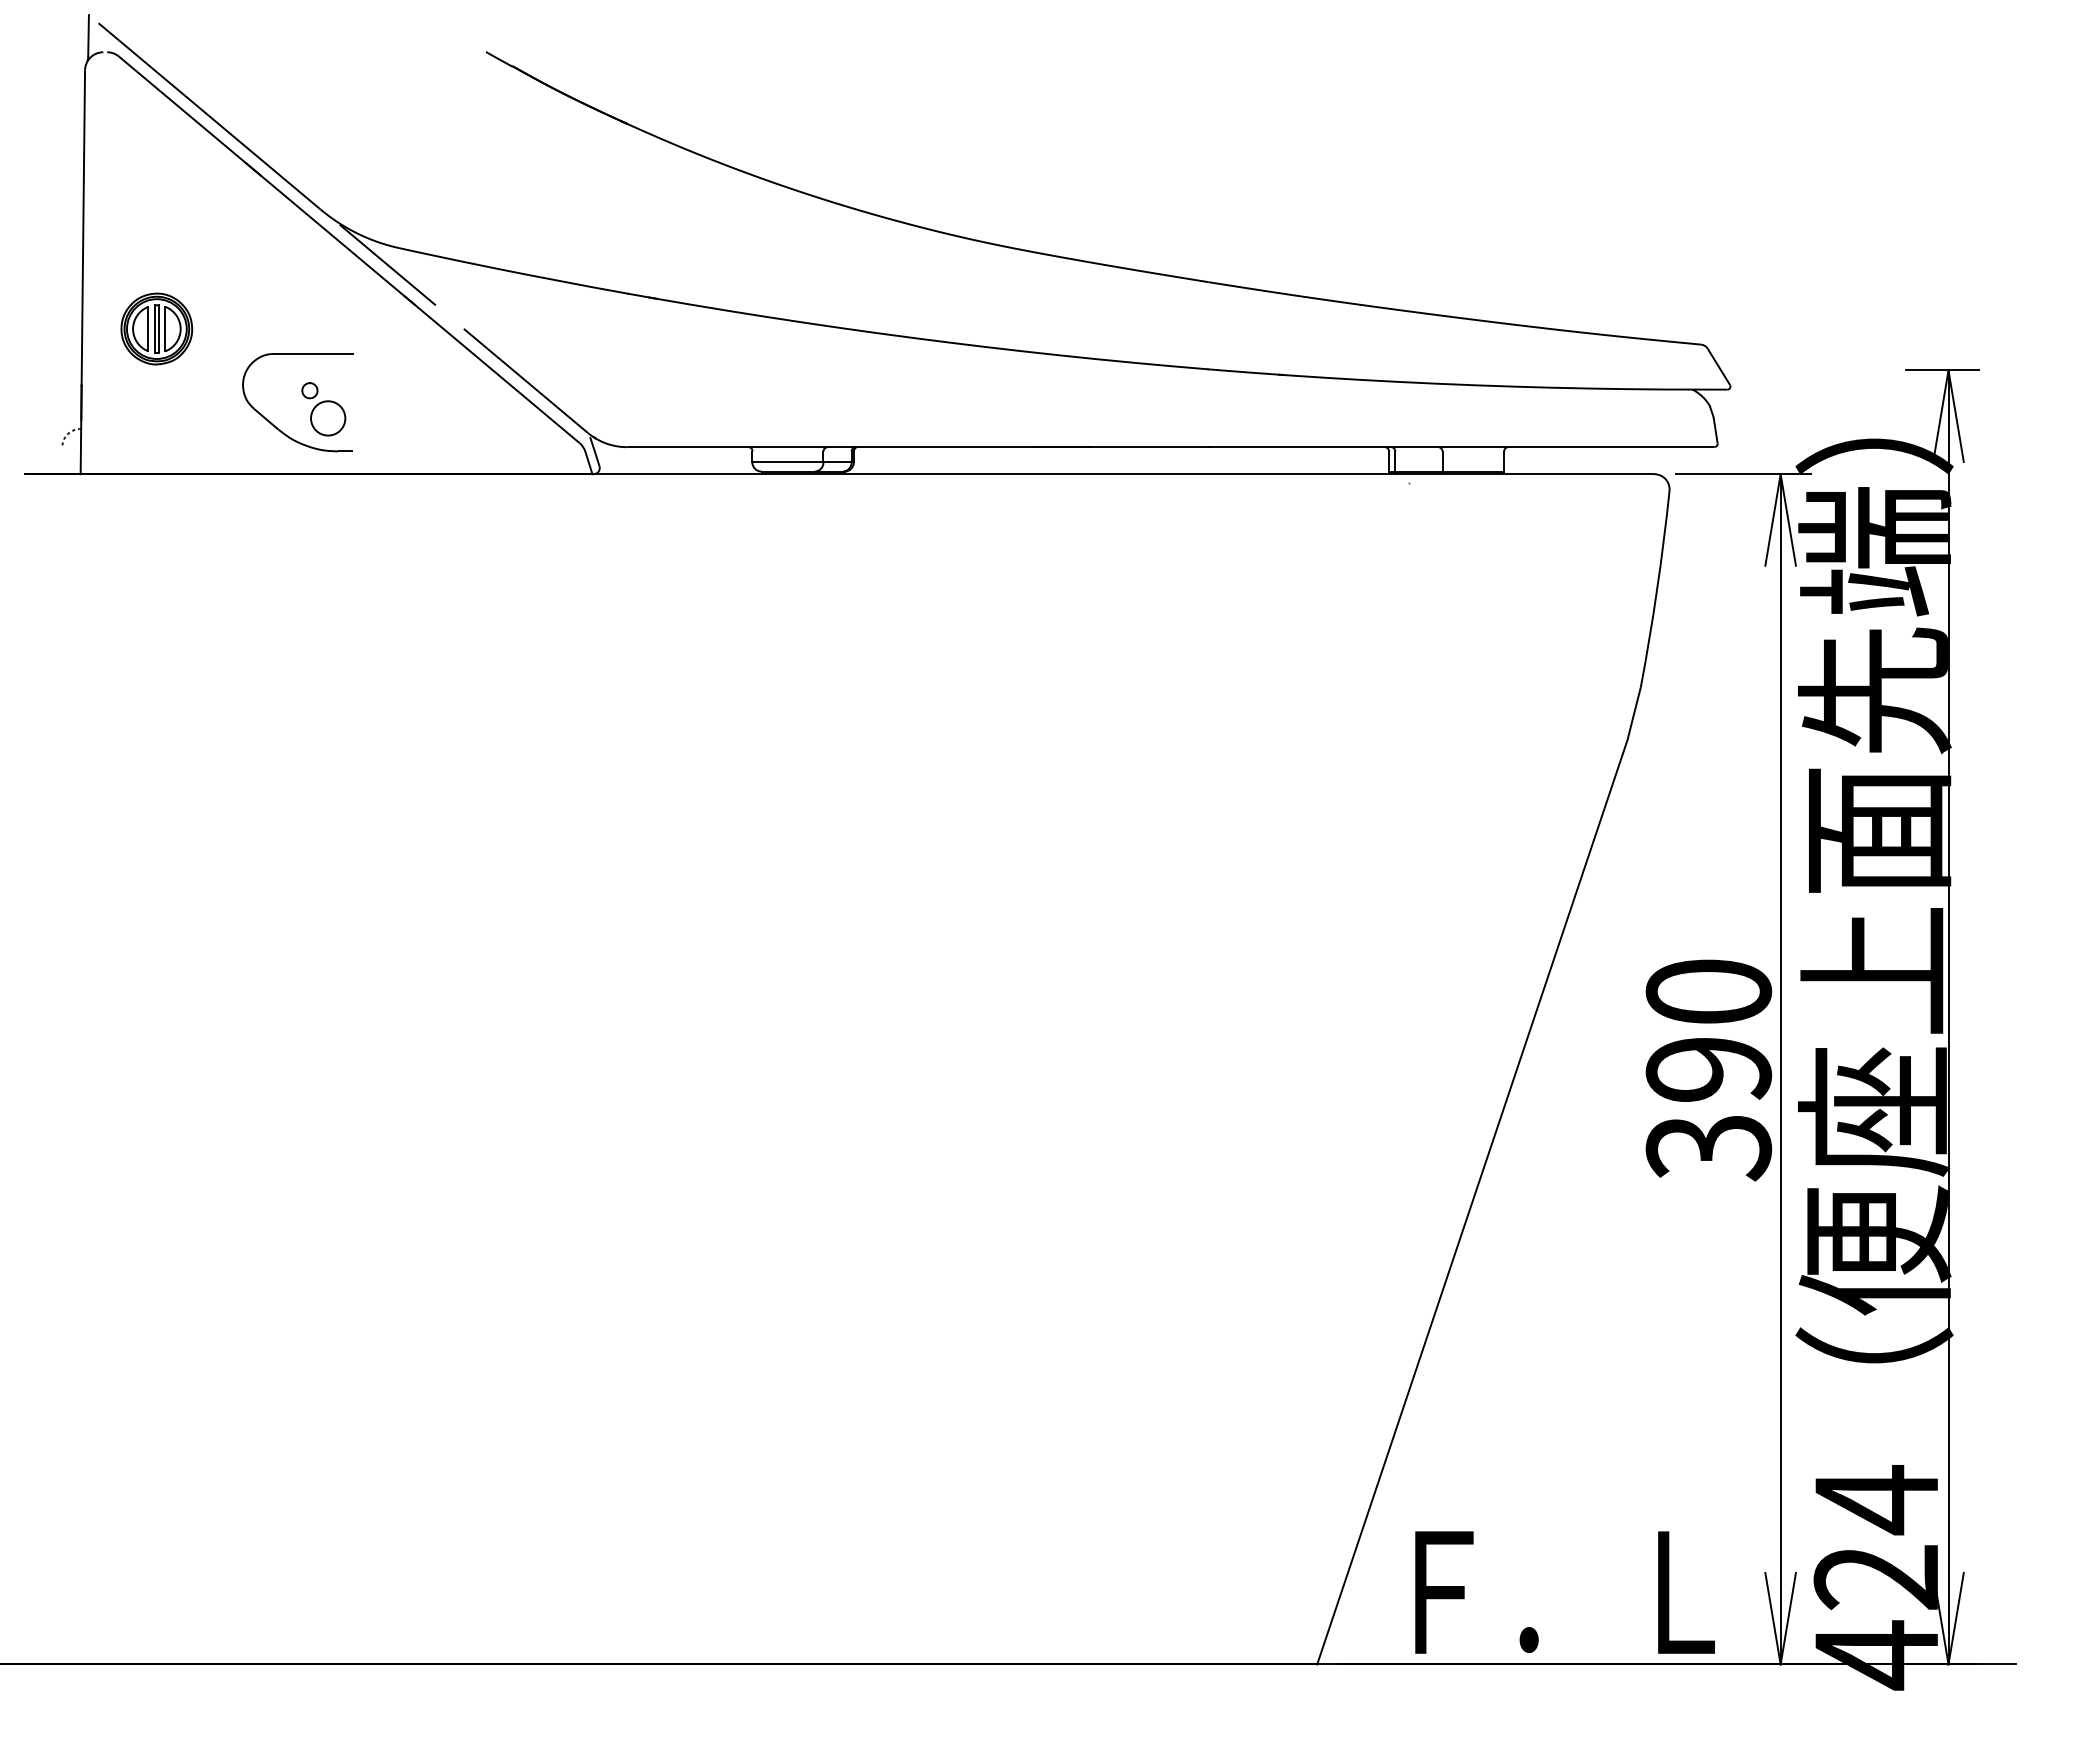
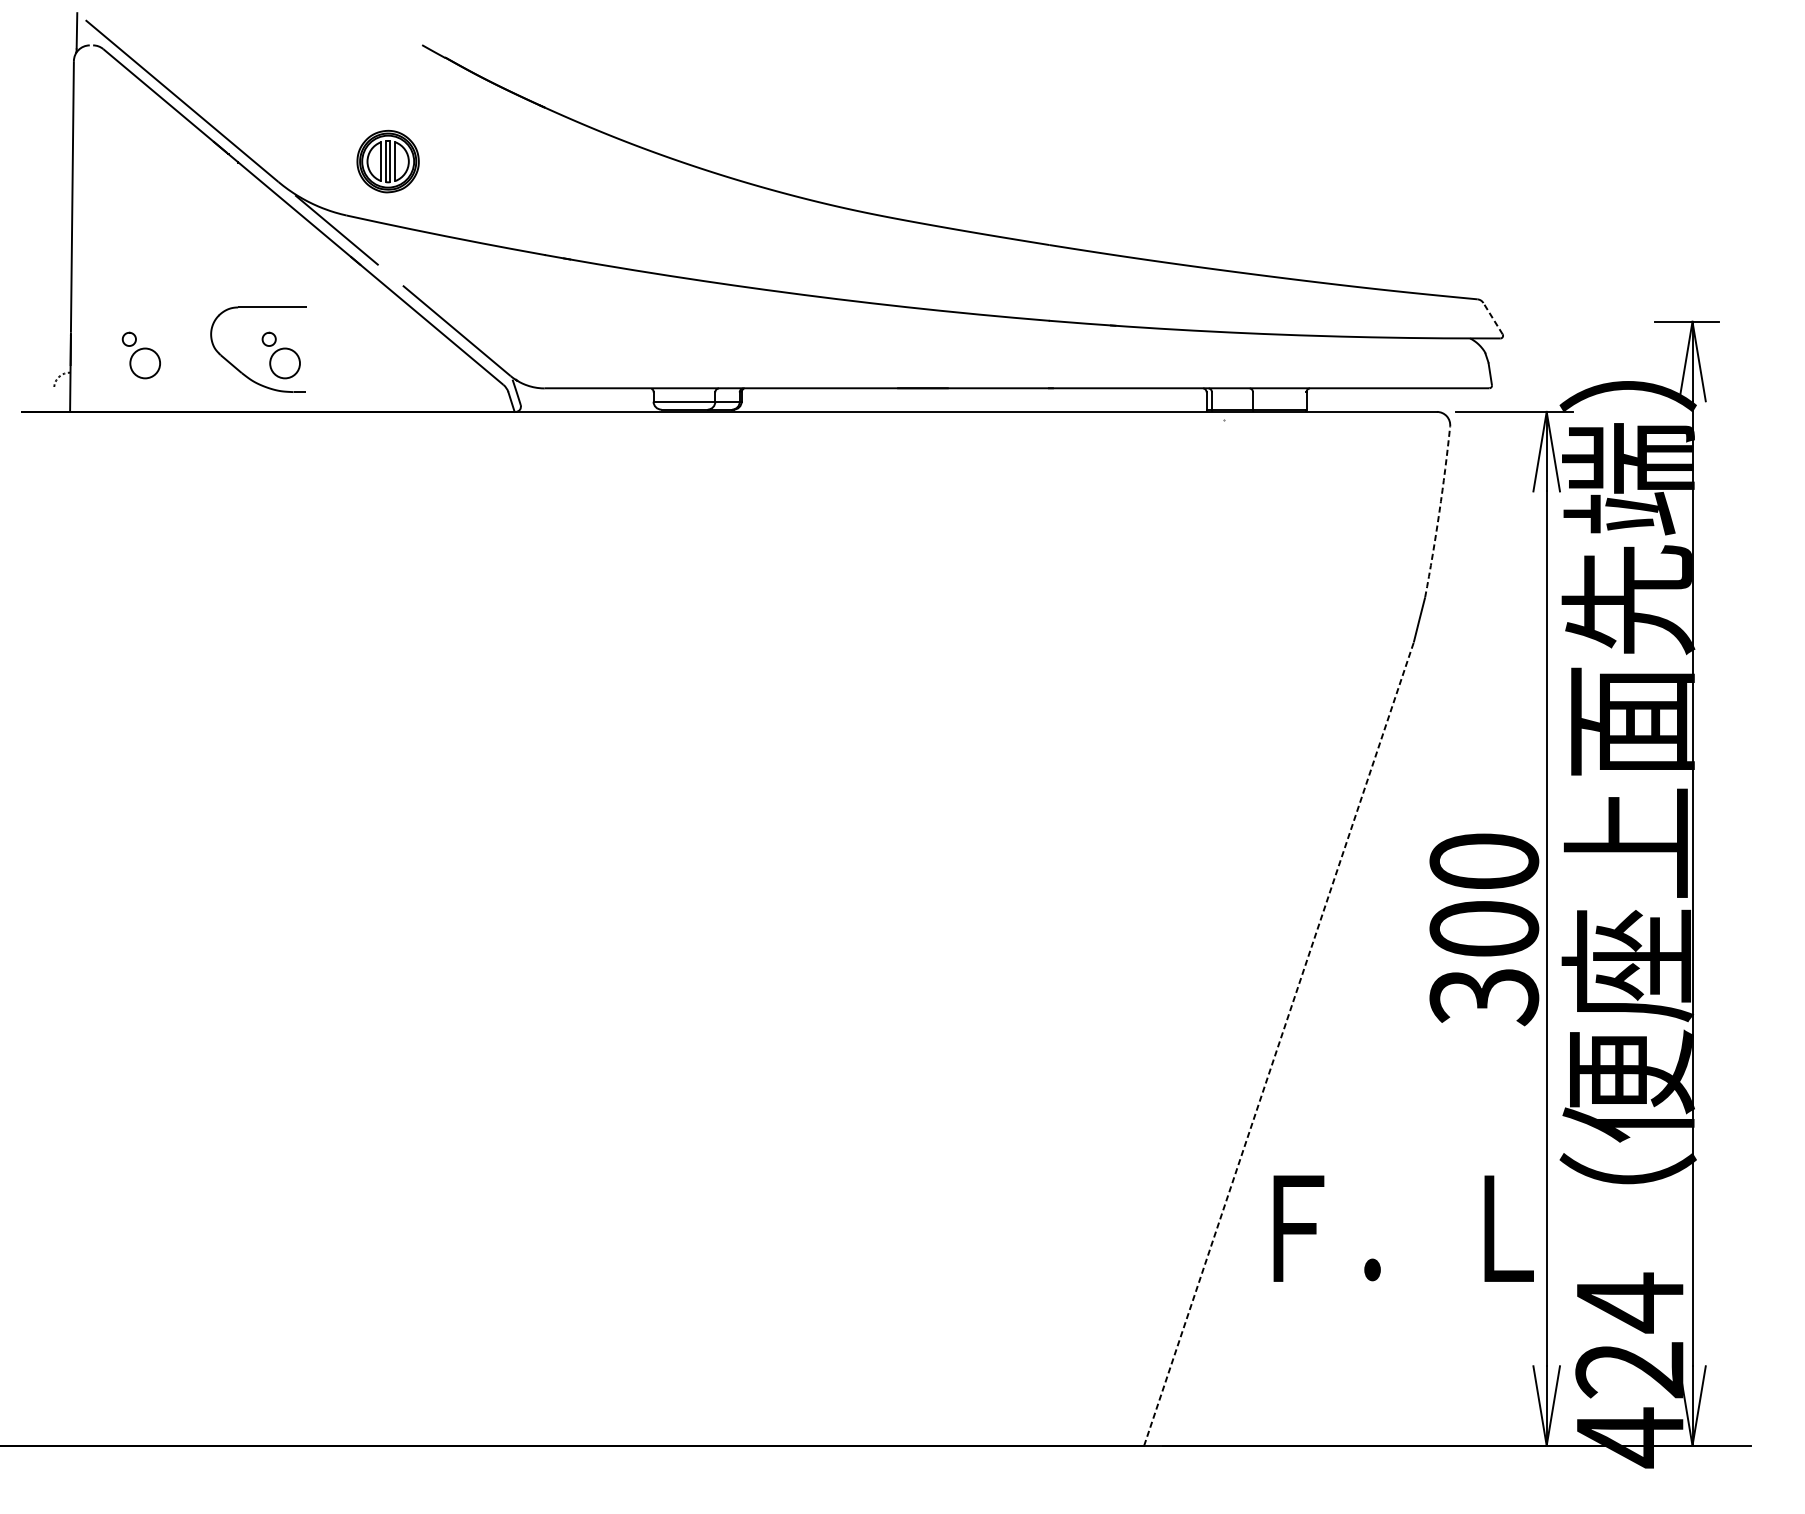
part: (156, 328) -> (387, 161), moved
line: (1718, 366) -> (1492, 318), solid -> dashed
part: (162, 409) -> (141, 355), added
arc: (1657, 589) -> (1439, 512), solid -> dashed
text: (1708, 1069) -> (1484, 928), 390 -> 300
line: (1472, 1202) -> (1279, 1044), solid -> dashed
text: (1564, 1592) -> (1403, 1228), moved

